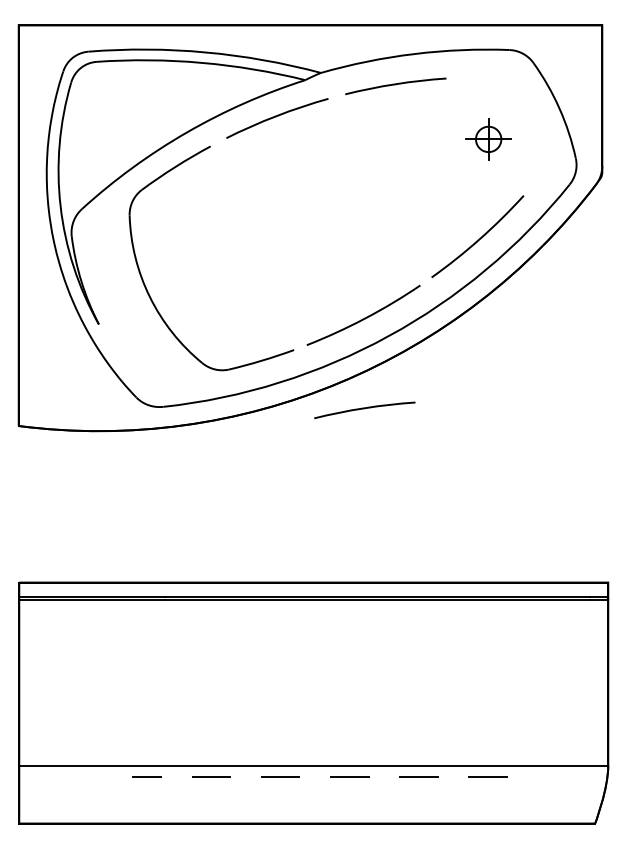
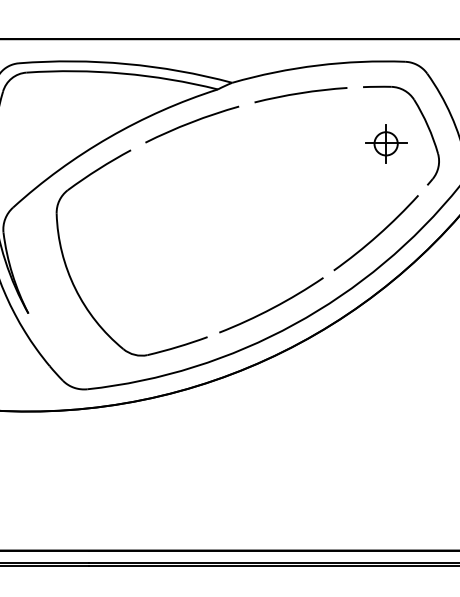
part: (533, 121) -> (427, 127), added
curve: (364, 409) -> (272, 391), removed

